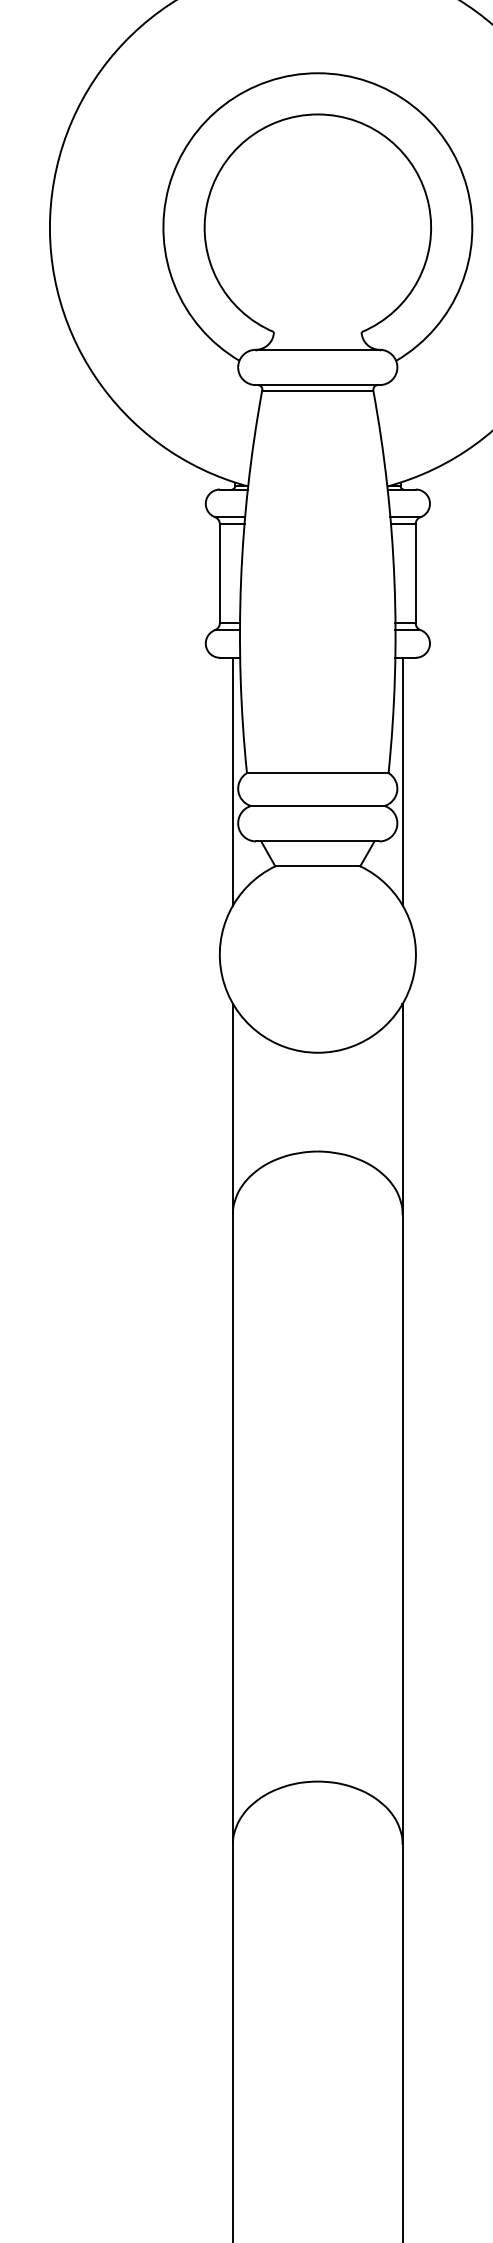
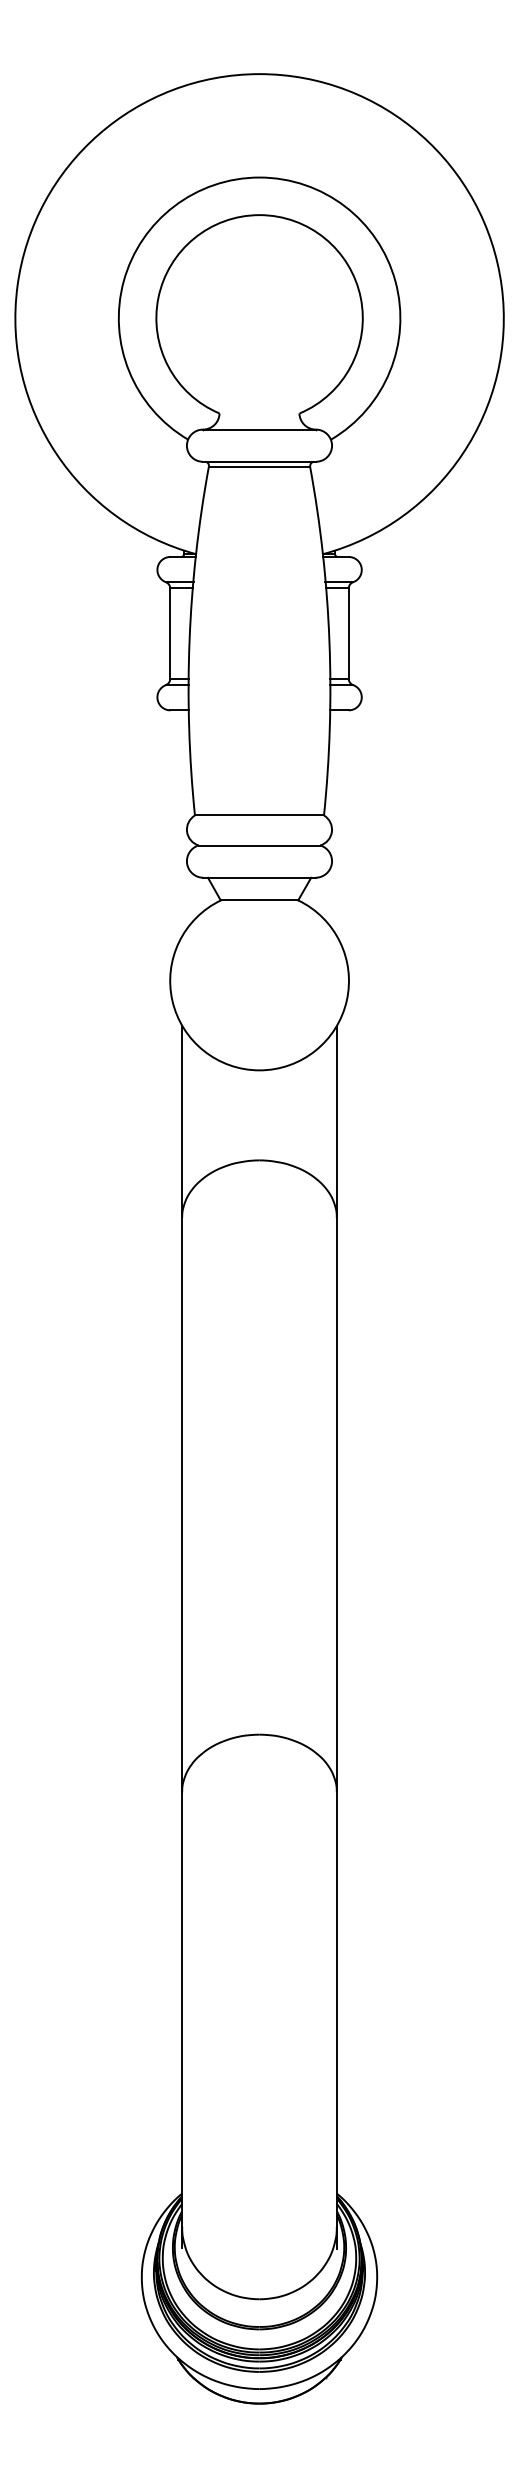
line: (233, 781) -> (182, 823), removed
line: (402, 781) -> (336, 823), removed

